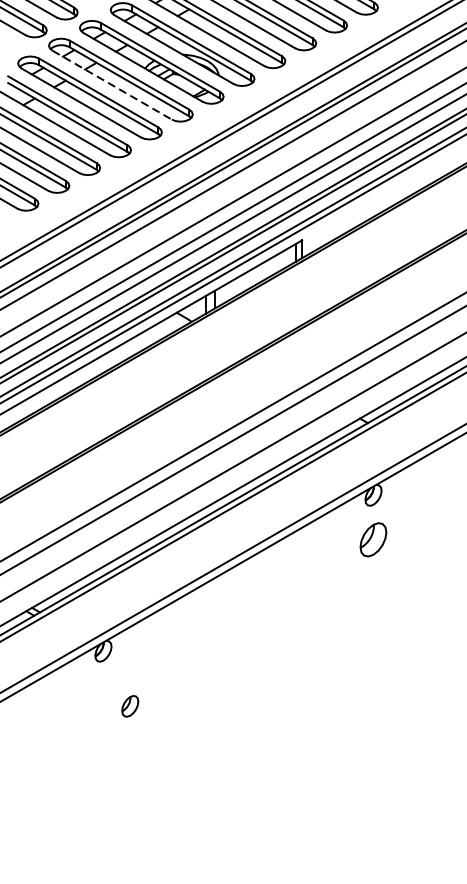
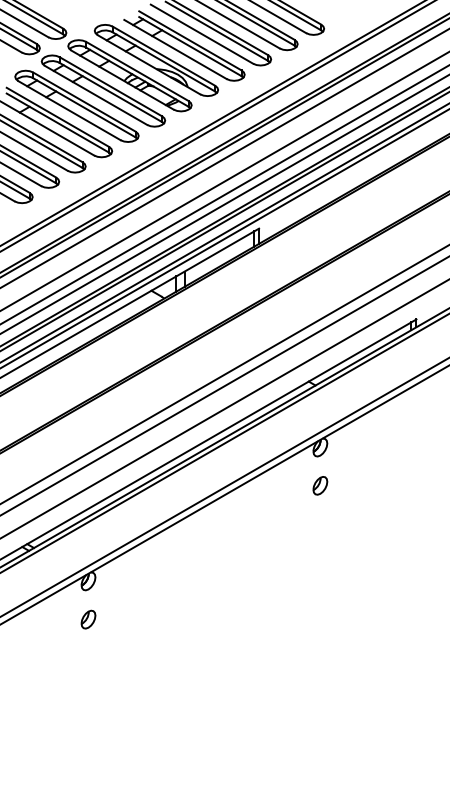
line: (112, 85) -> (96, 95), dashed -> solid
part: (373, 539) -> (320, 485), size x0.62
part: (130, 706) -> (88, 619), moved

